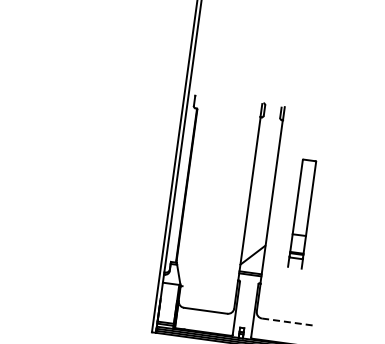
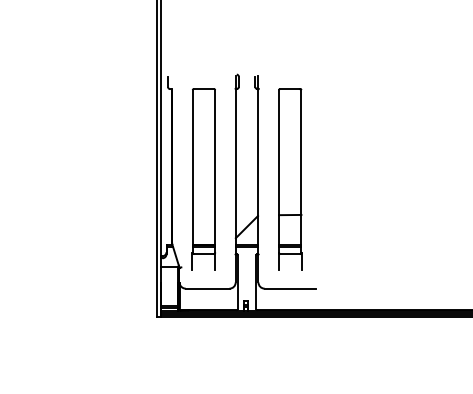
part: (216, 202) -> (203, 179), added
part: (302, 214) -> (290, 179), size x1.67
line: (287, 321) -> (290, 288), dashed -> solid

